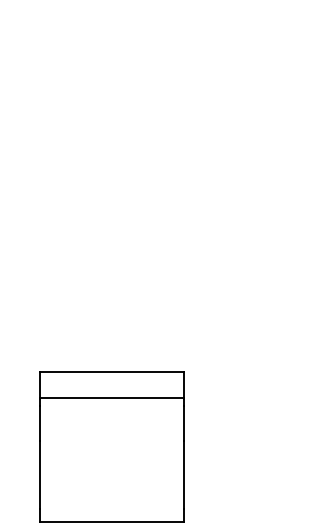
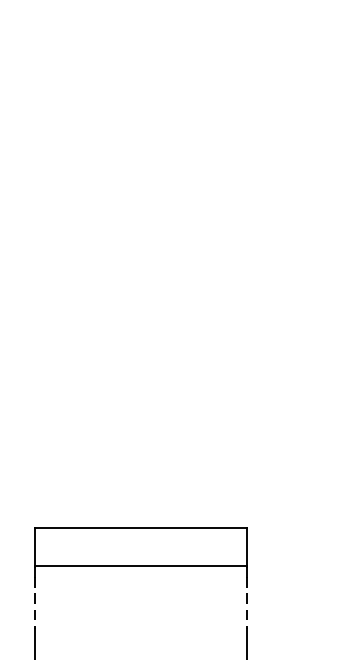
line: (39, 423) -> (34, 603), solid -> dashed
line: (184, 423) -> (247, 603), solid -> dashed

